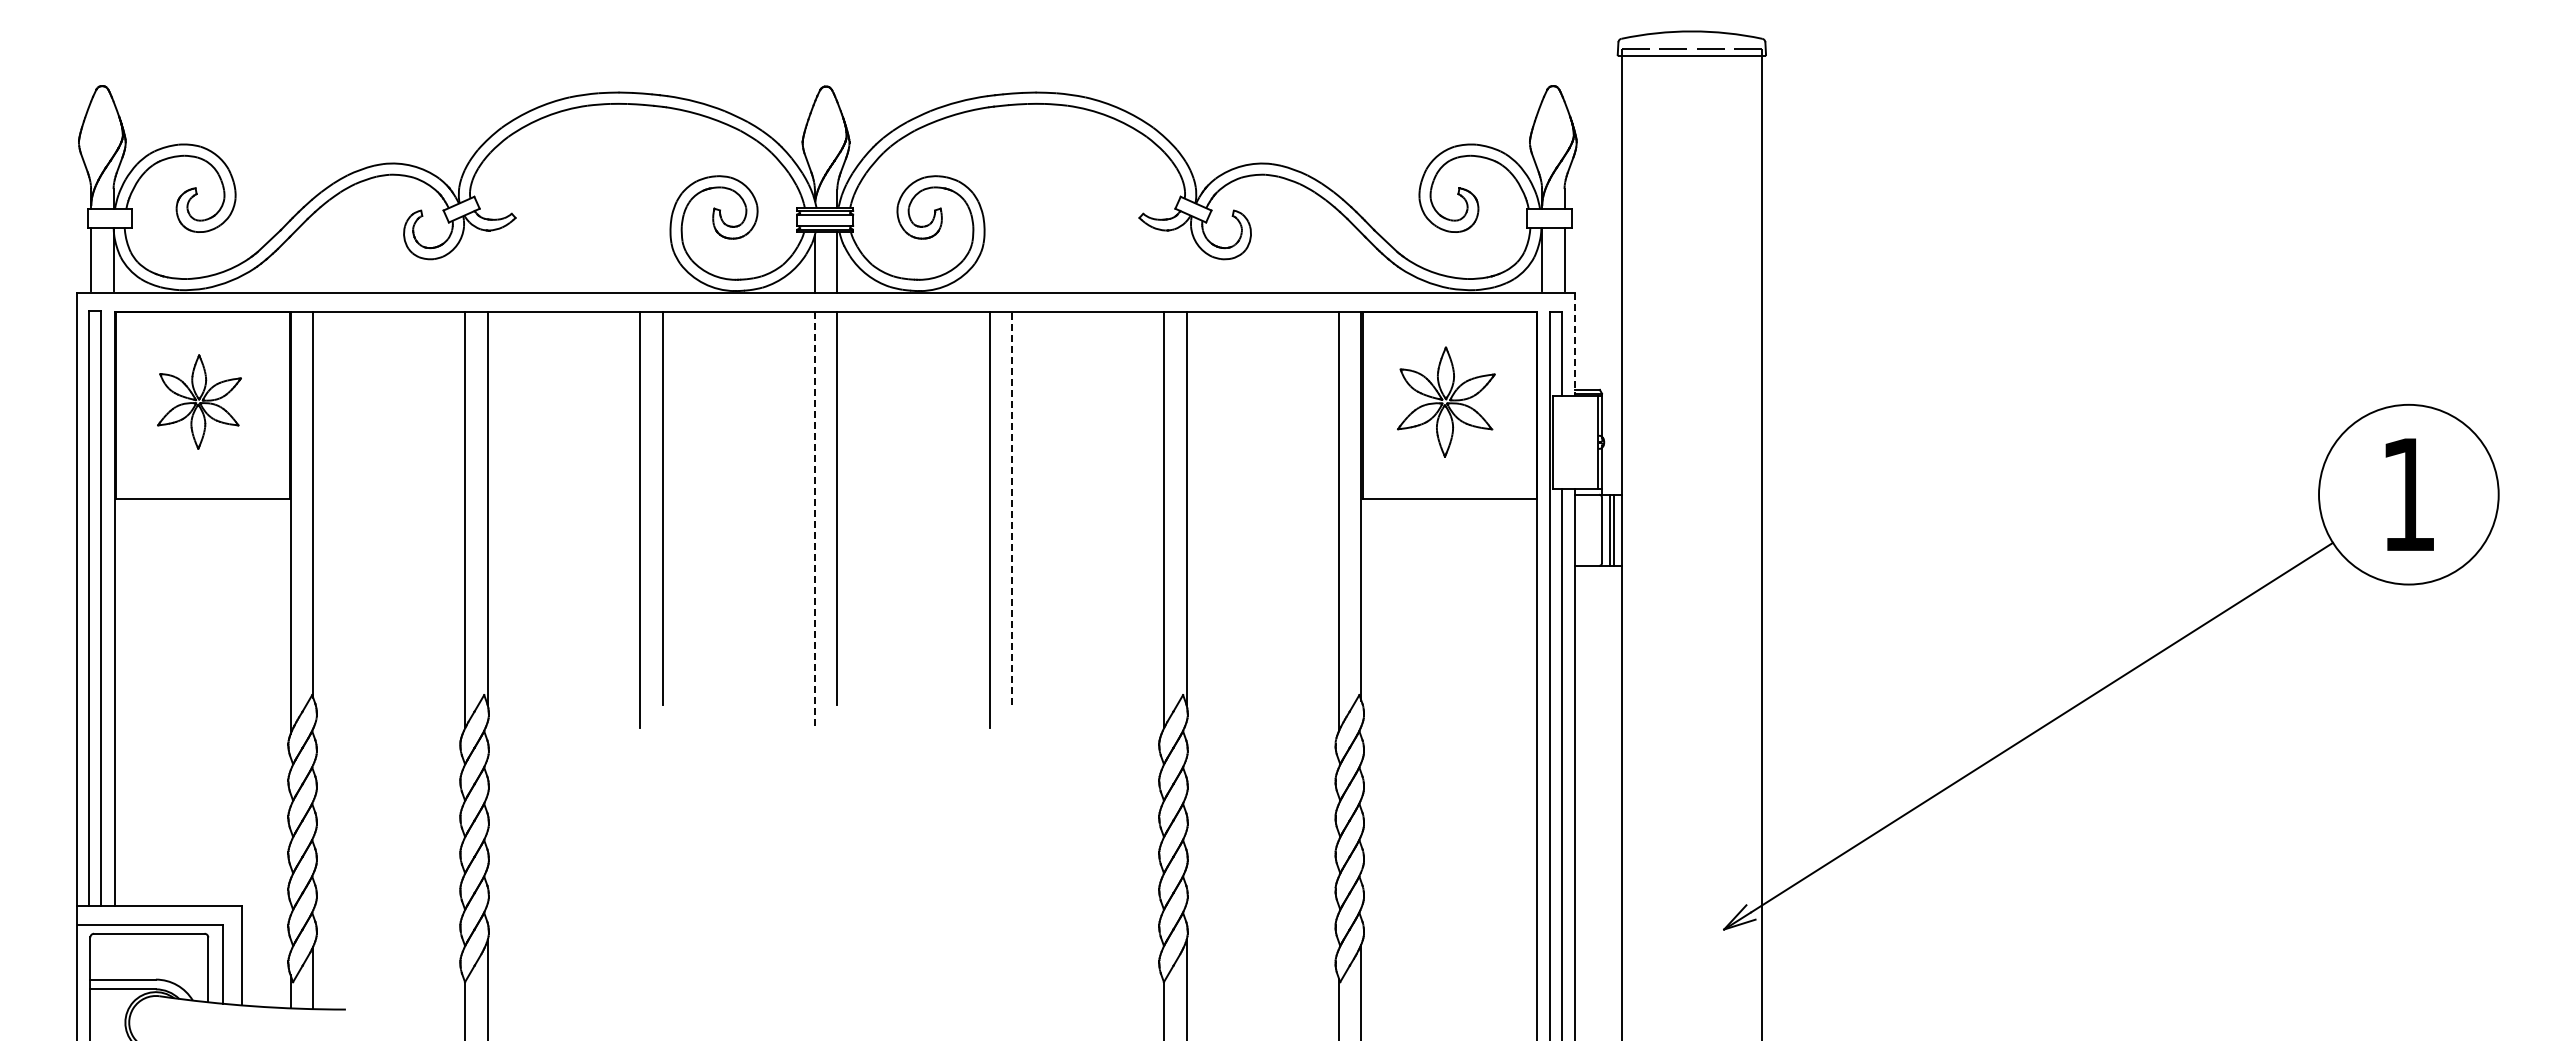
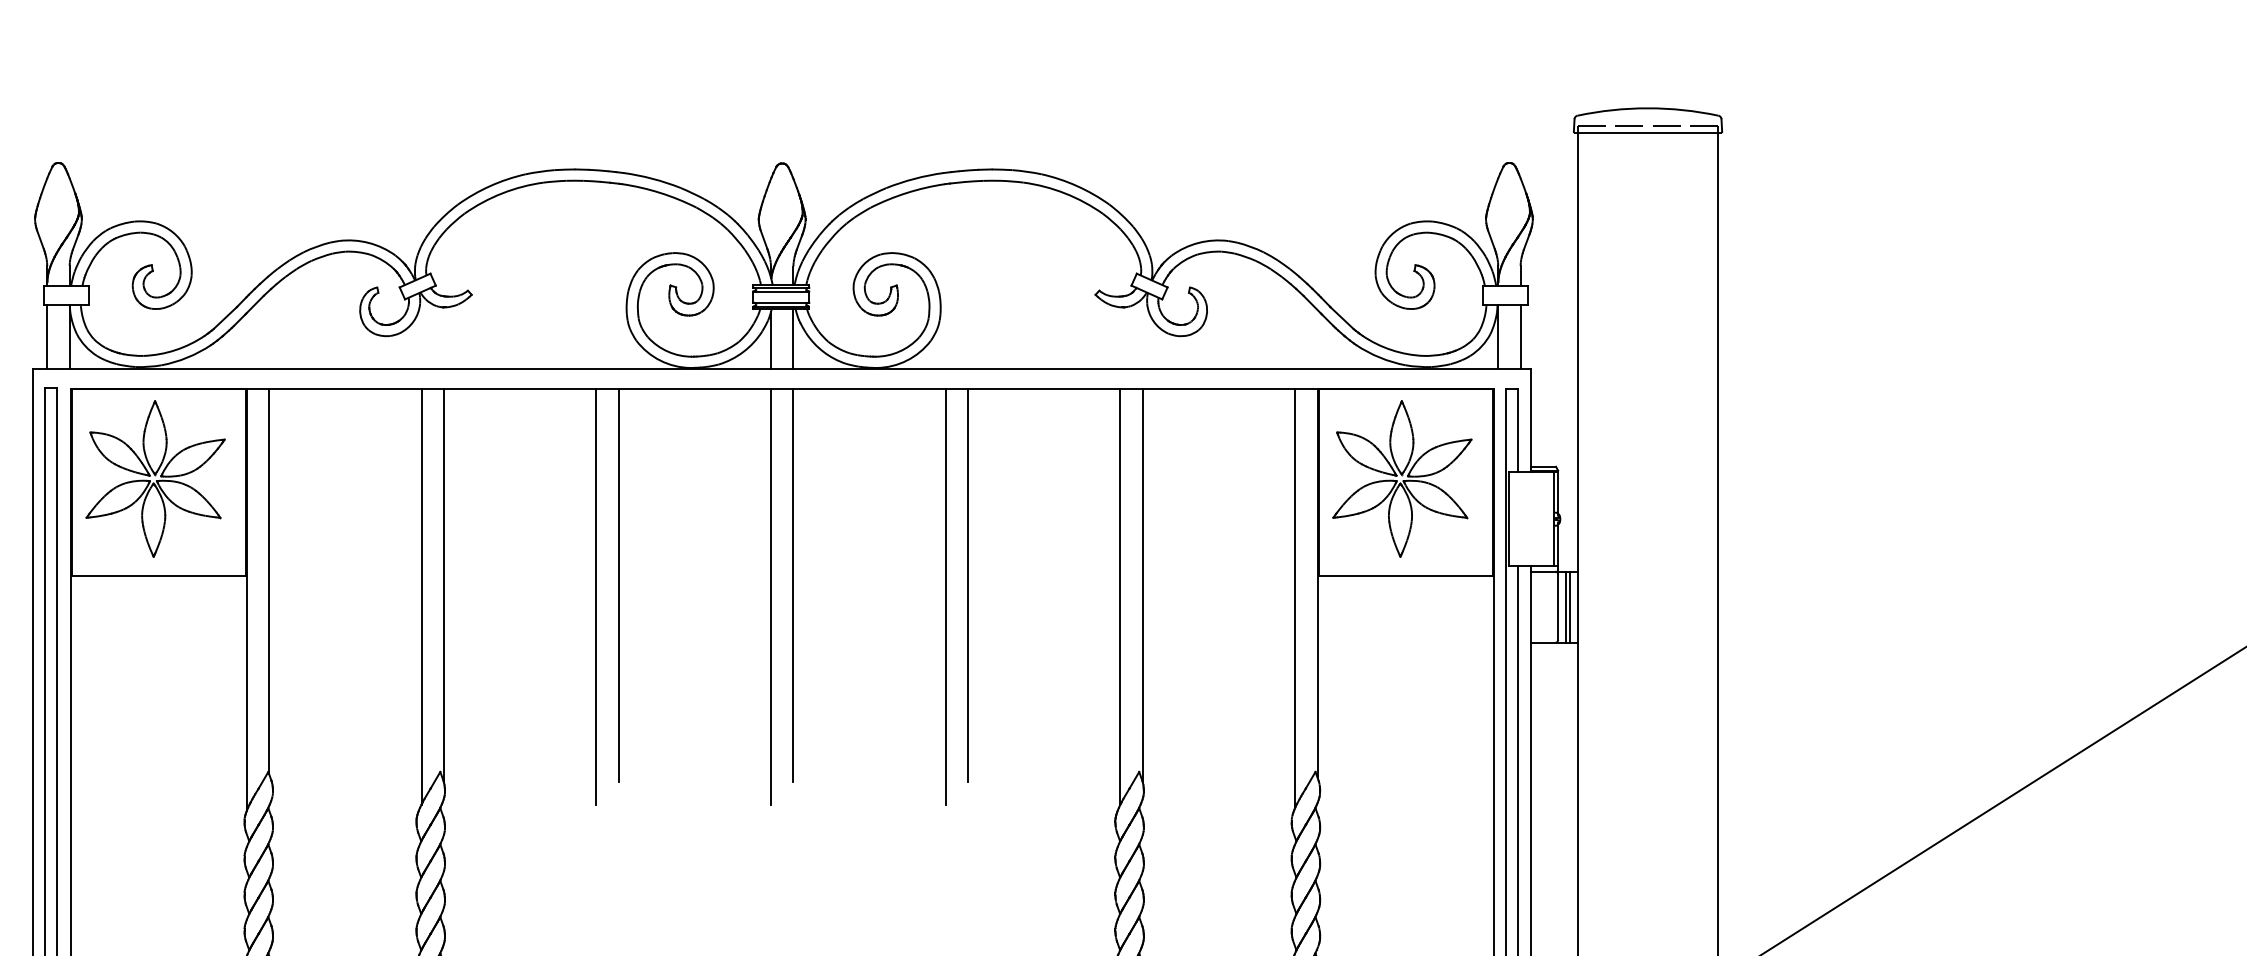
line: (1574, 344) -> (1530, 421), dashed -> solid
part: (199, 401) -> (155, 478), size x1.67
part: (1446, 401) -> (1402, 478), size x1.43
line: (1012, 508) -> (968, 585), dashed -> solid
line: (814, 519) -> (770, 596), dashed -> solid

